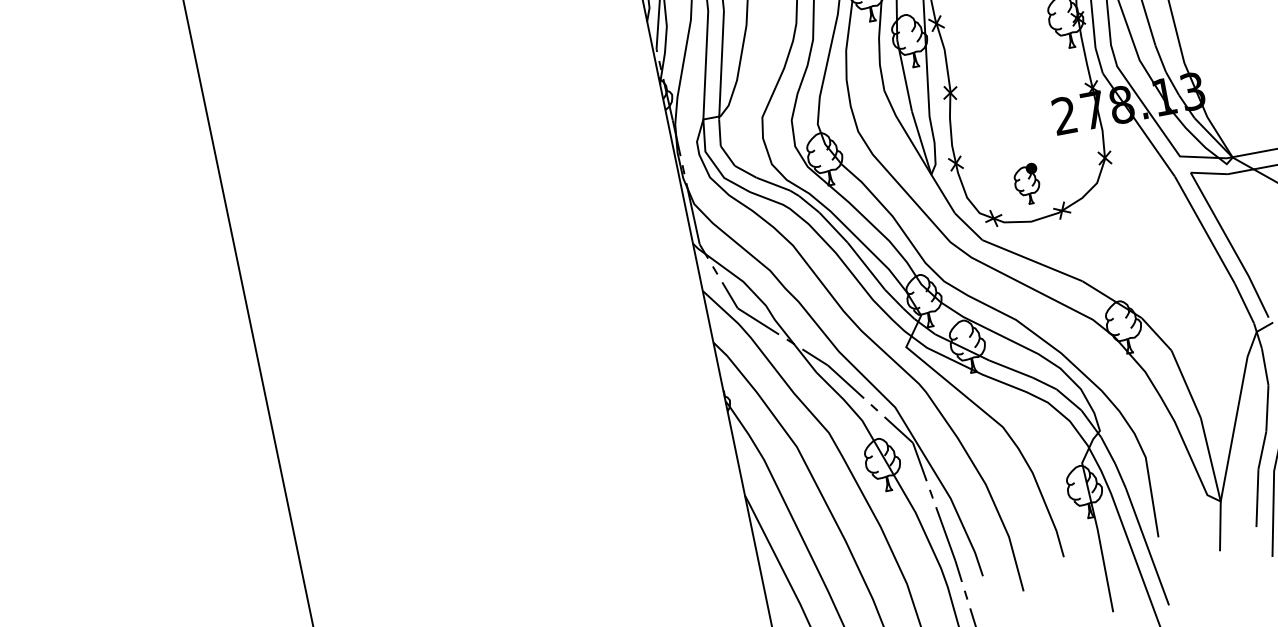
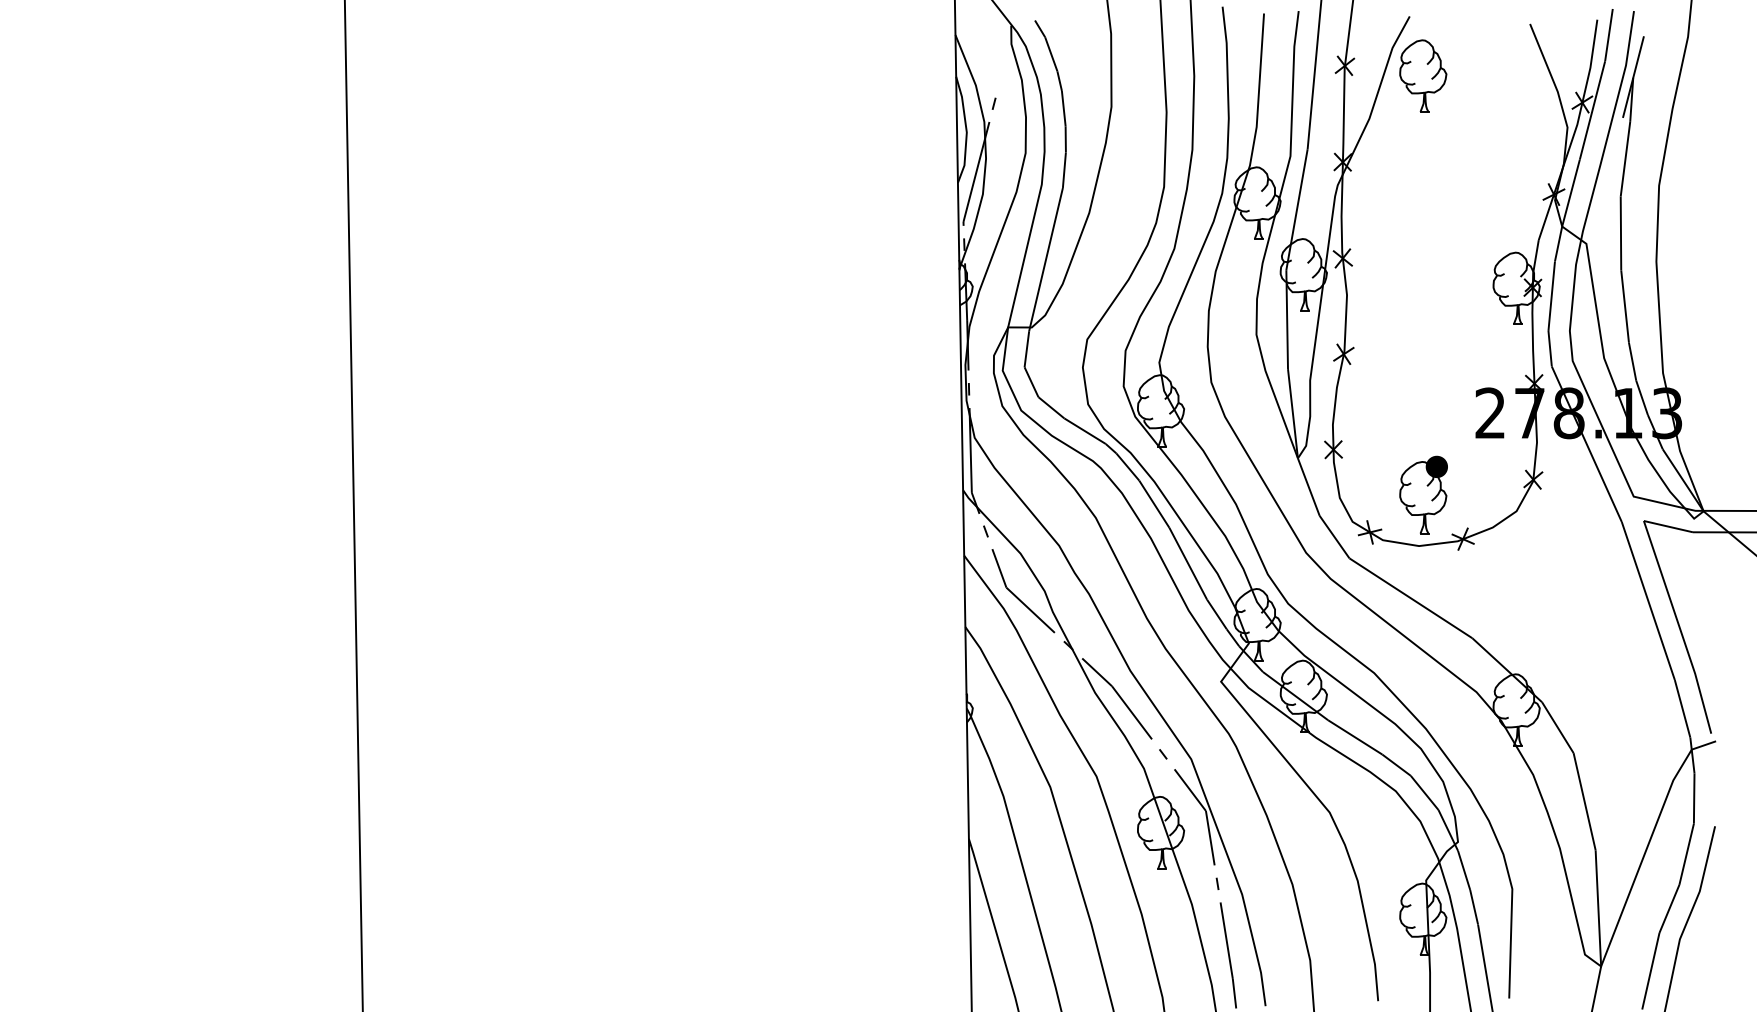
part: (1027, 183) -> (1423, 494), size x1.43

